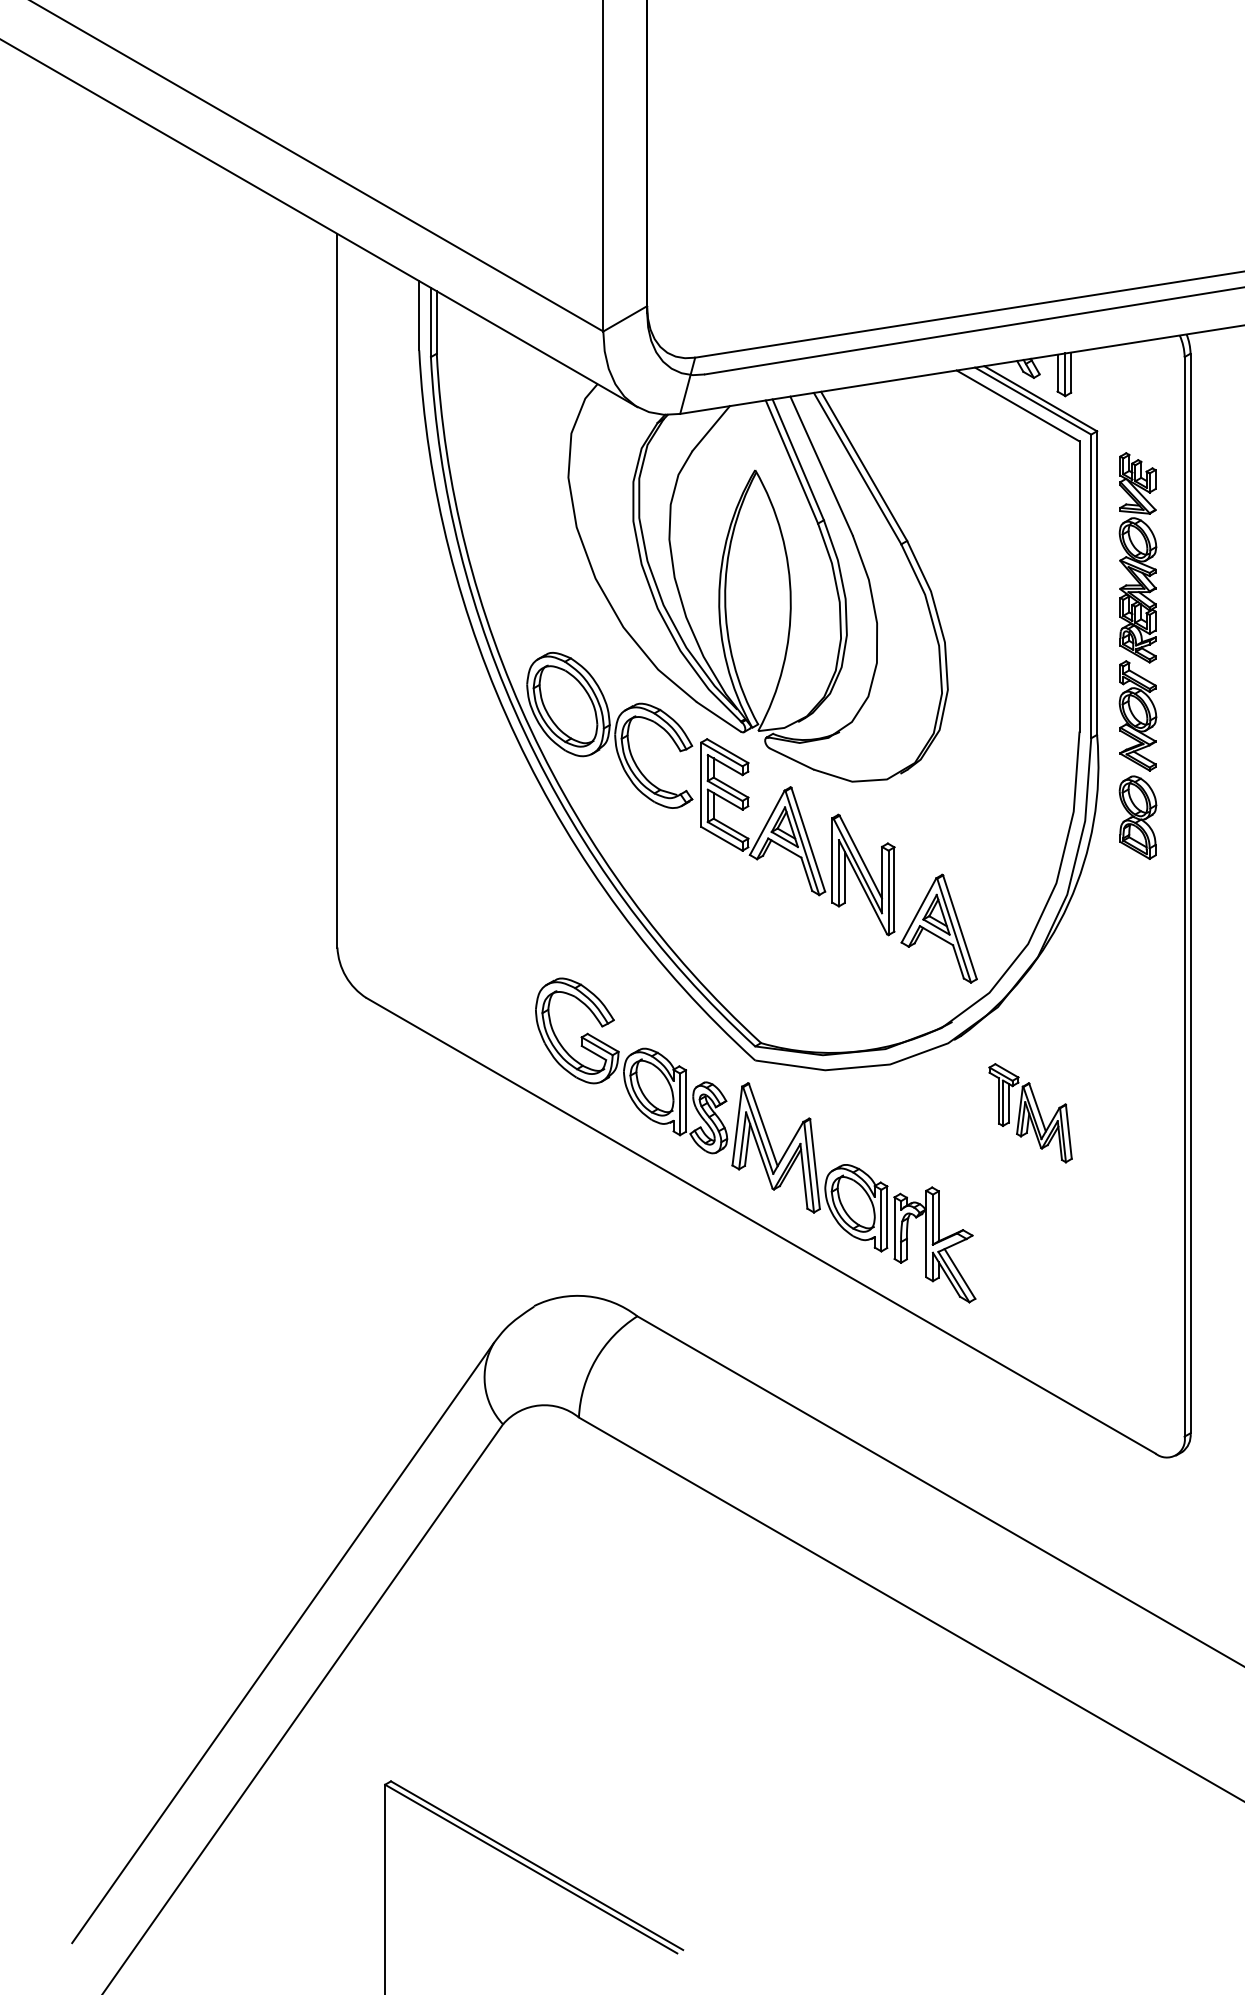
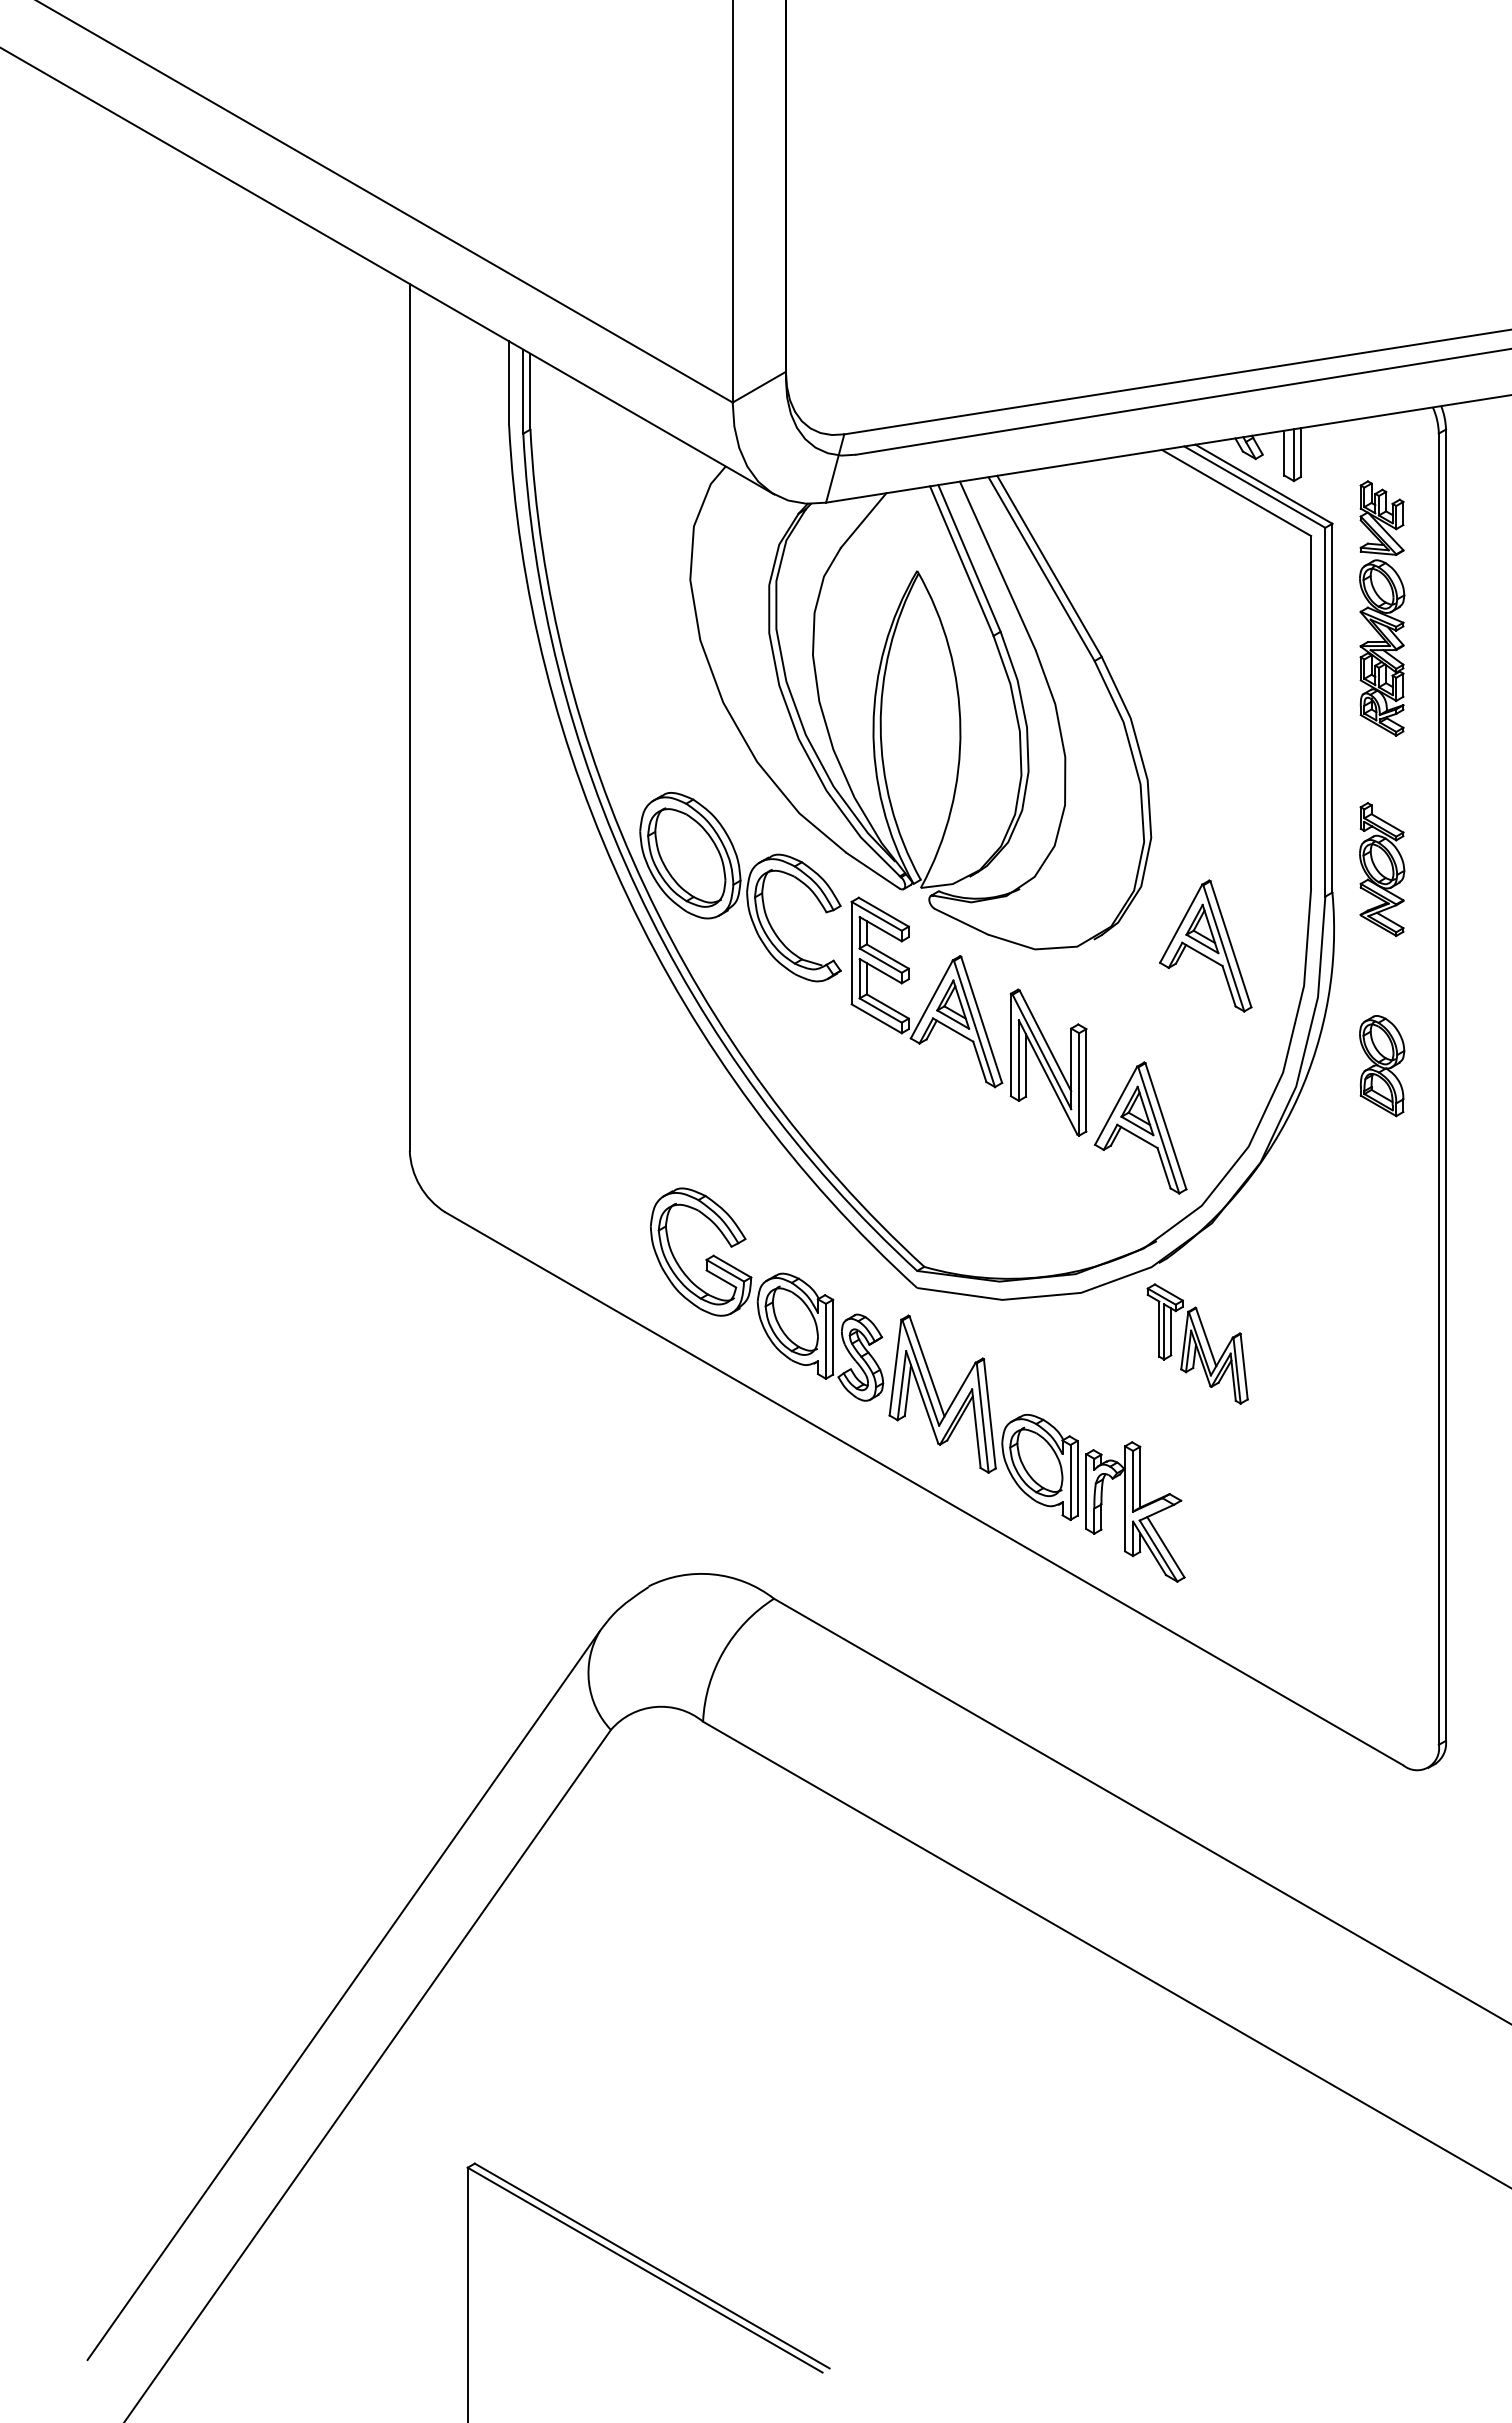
part: (1138, 557) -> (1382, 608), moved
part: (992, 778) -> (1205, 945), added
part: (1138, 818) -> (1382, 1066), moved
part: (1030, 1112) -> (1197, 1343), moved

